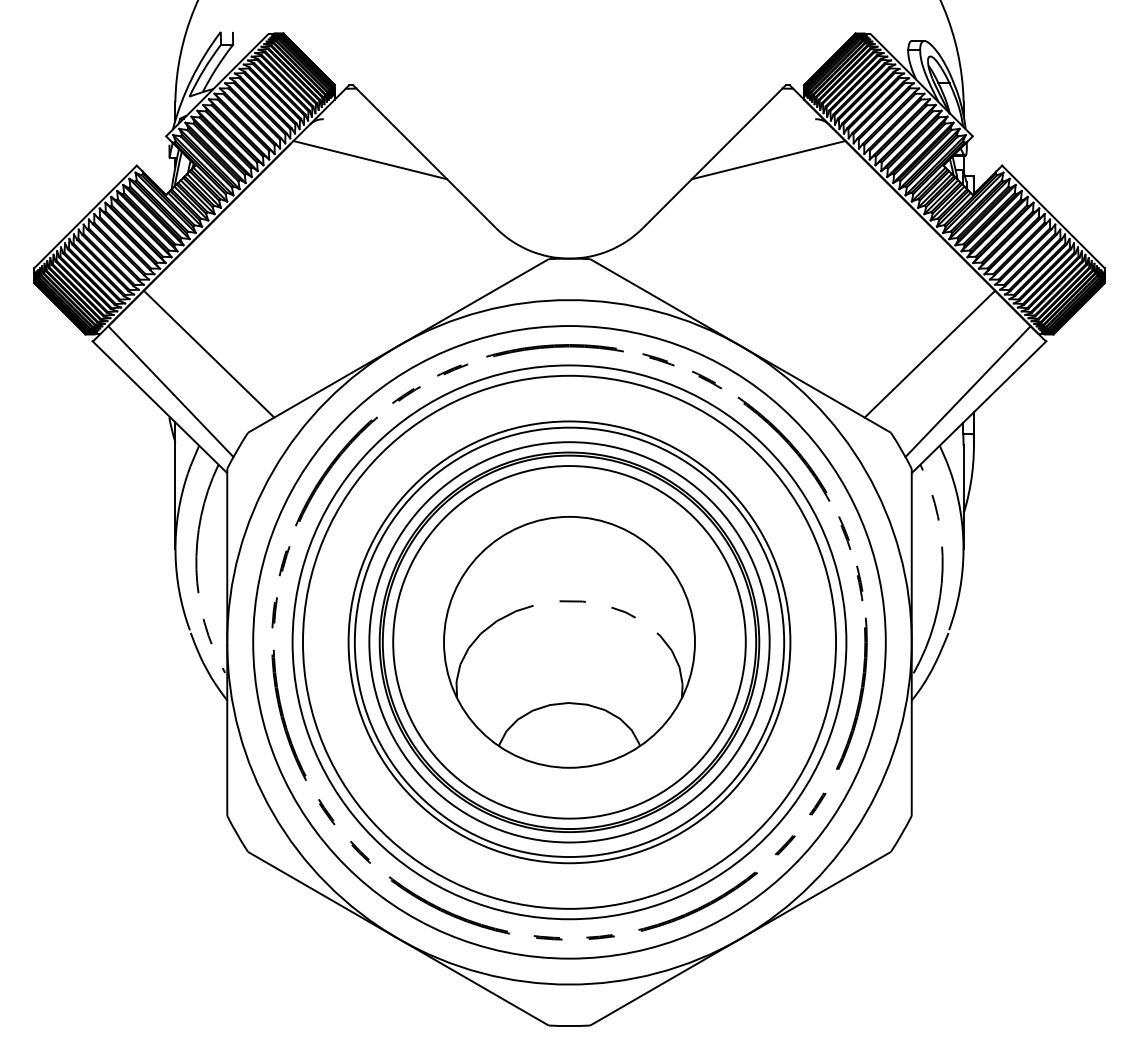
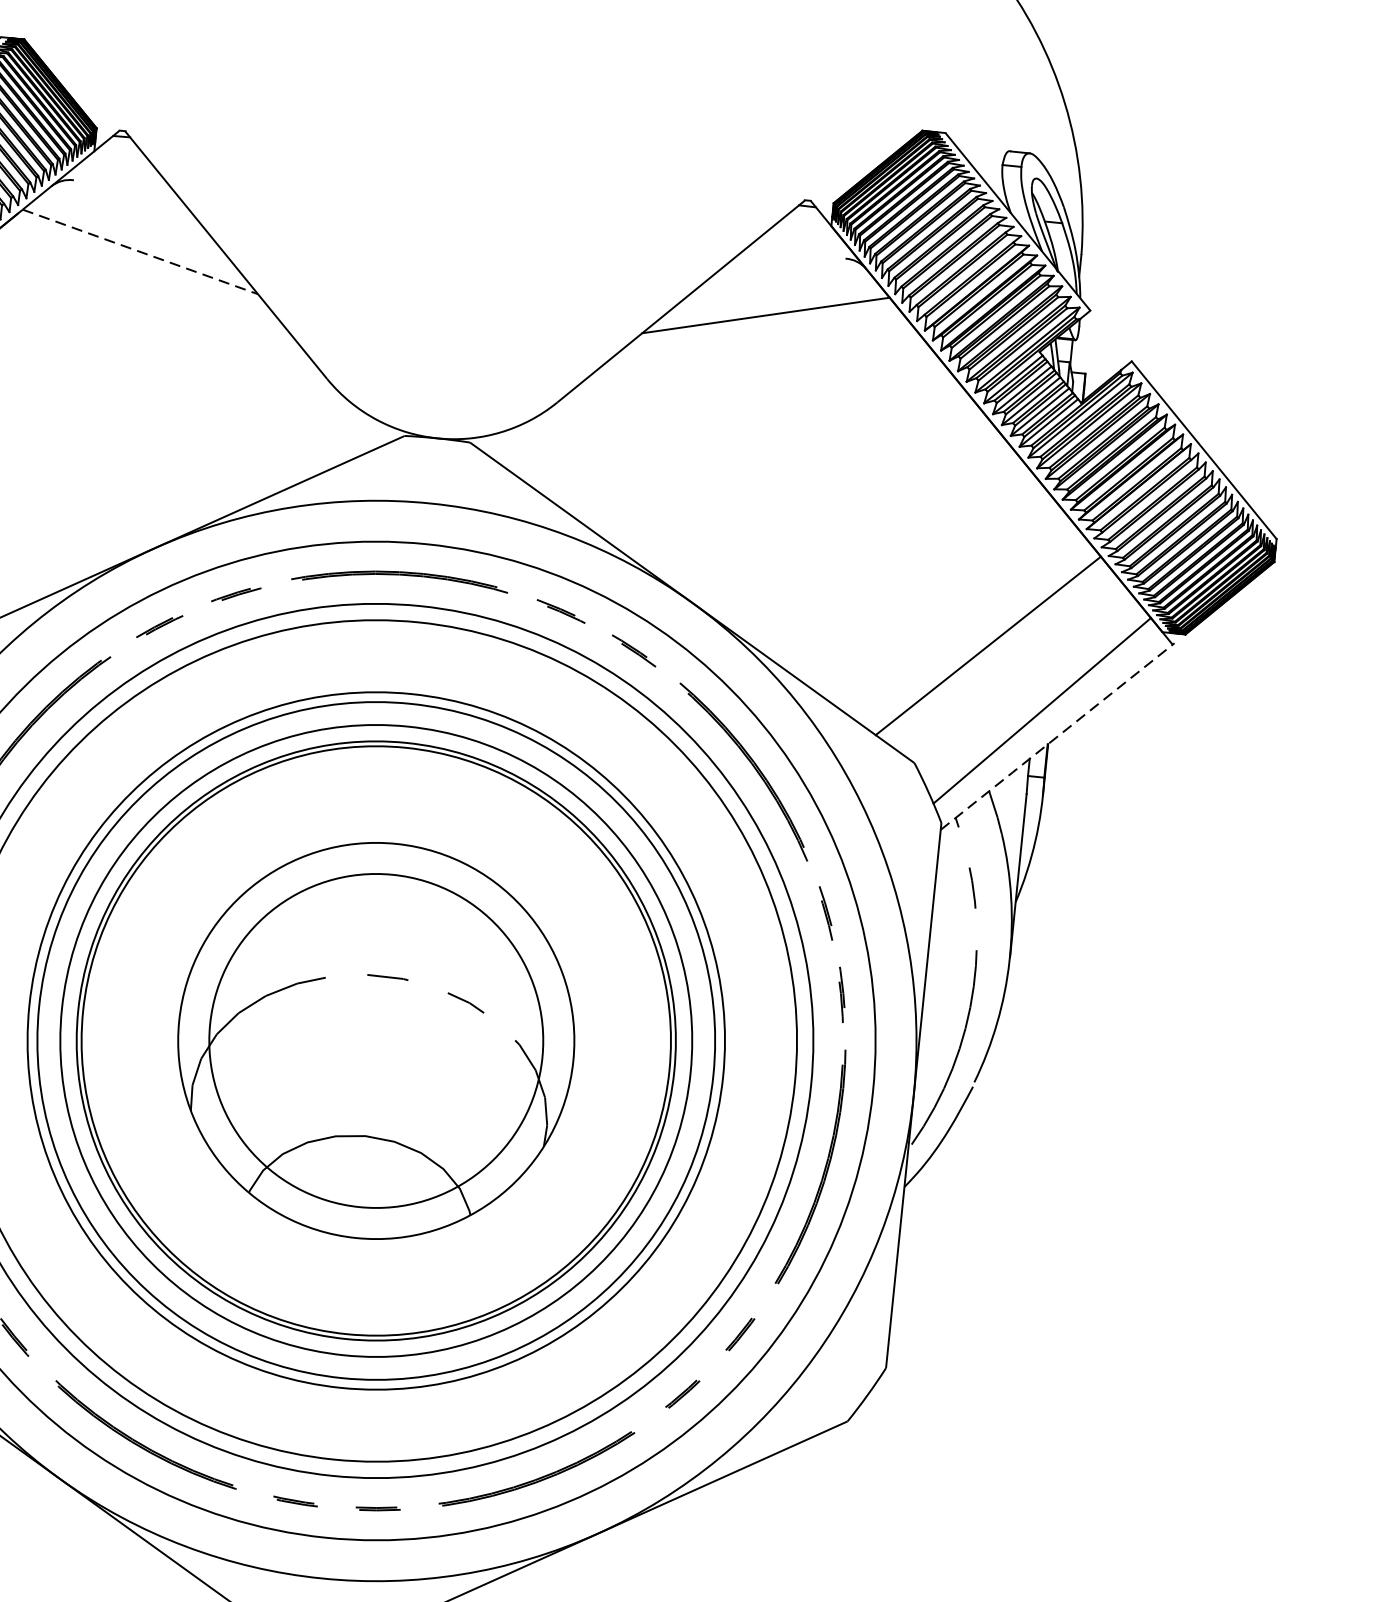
line: (370, 160) -> (140, 252), solid -> dashed
line: (979, 407) -> (1057, 737), solid -> dashed
circle: (569, 642) -> (376, 1041), size x0.6

